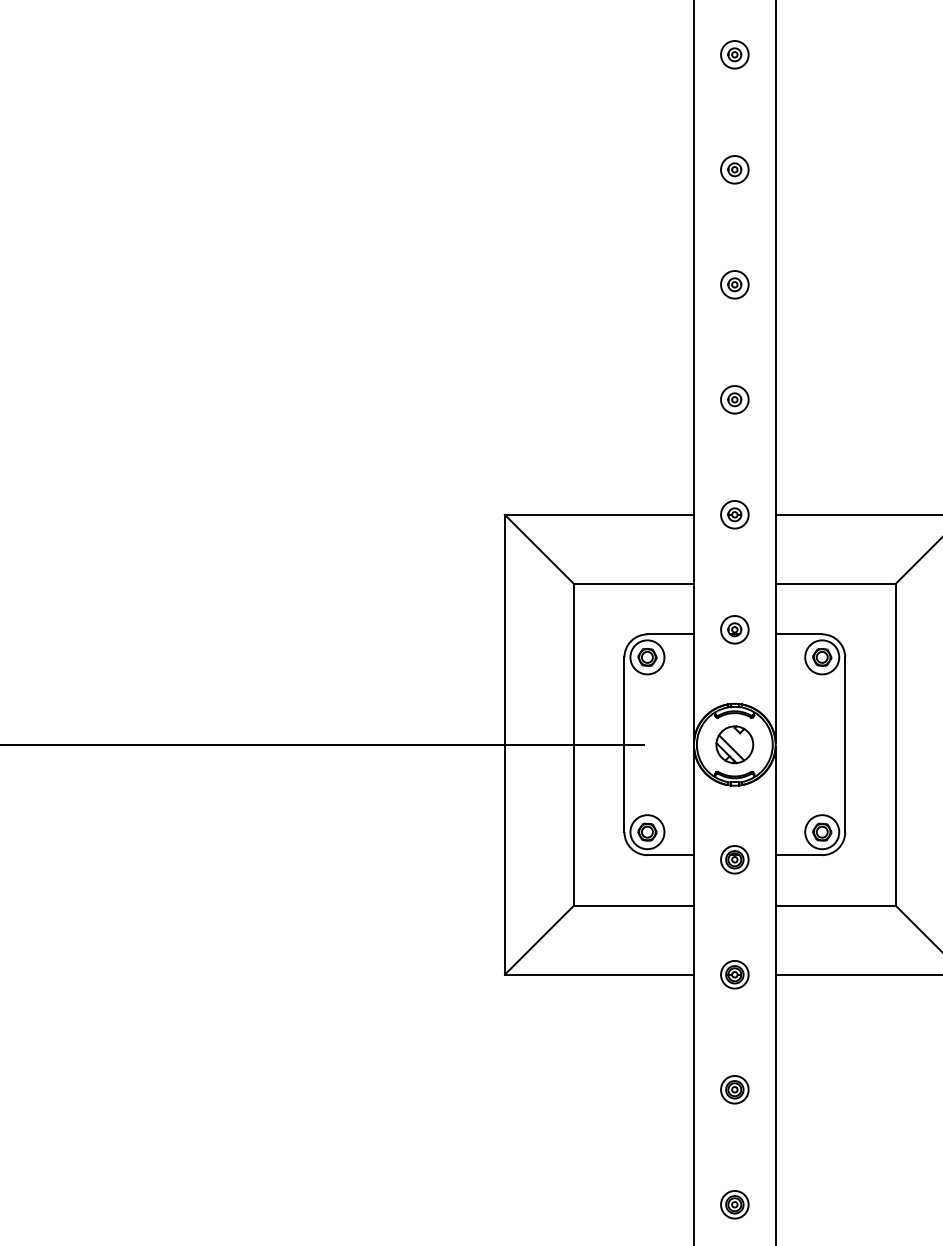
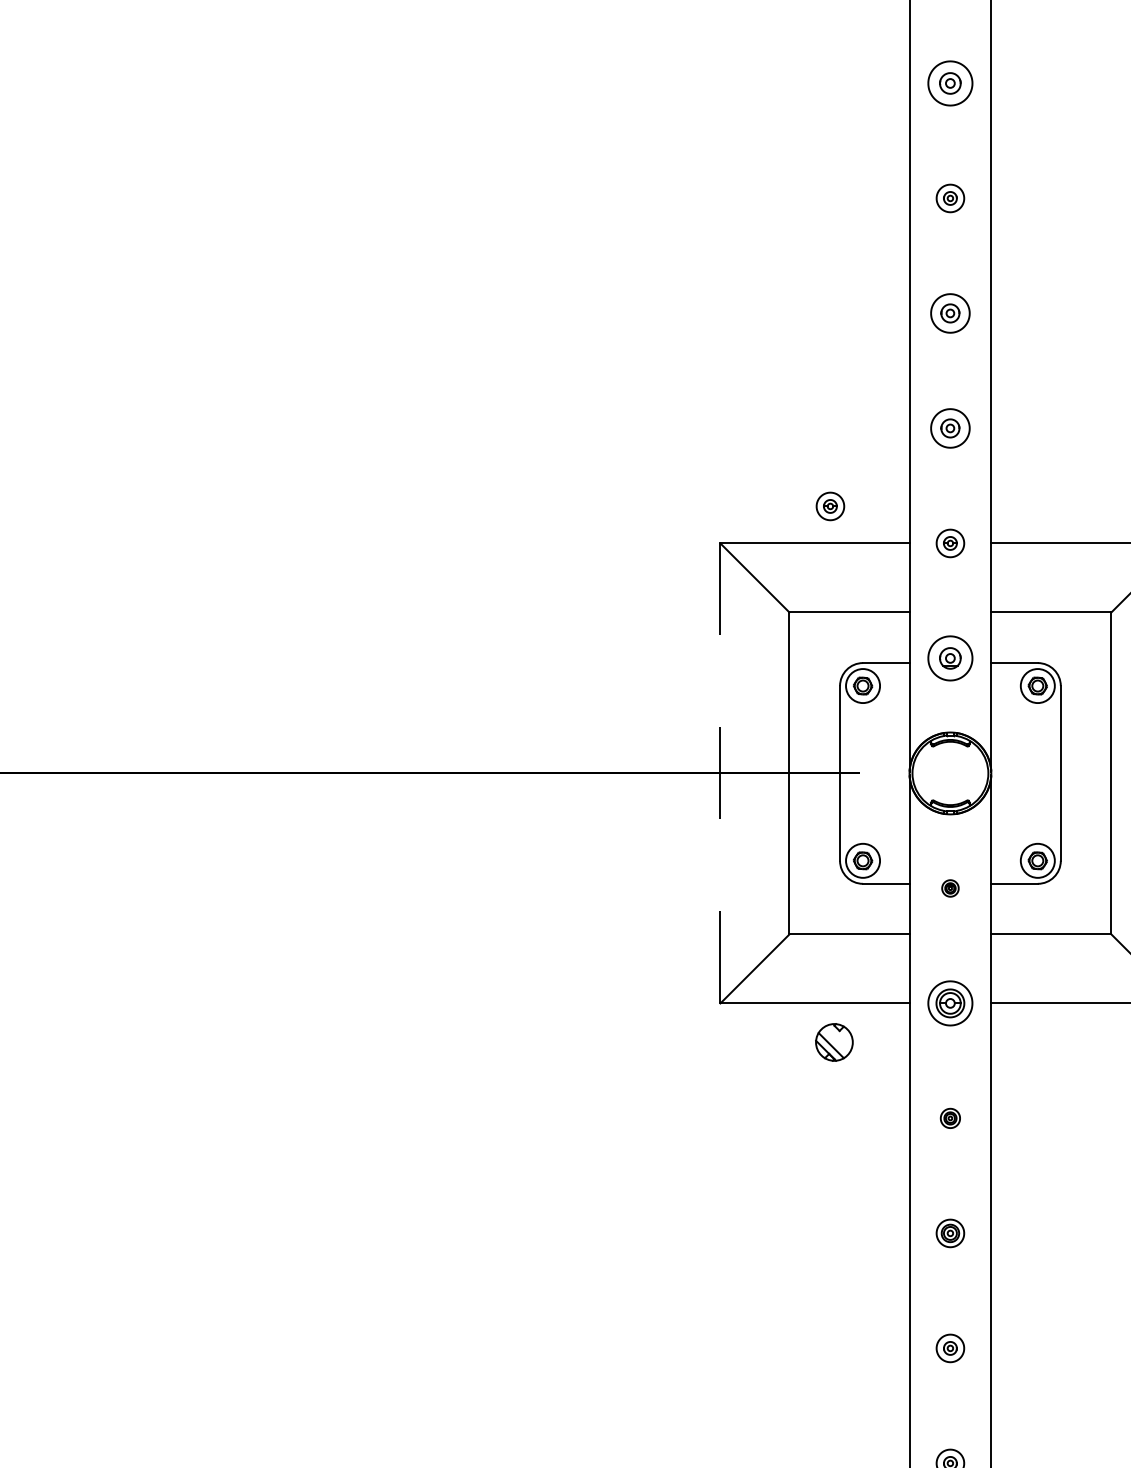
part: (734, 54) -> (950, 83), size x1.6
part: (734, 284) -> (950, 313), size x1.4
part: (734, 399) -> (950, 428), size x1.4
part: (614, 477) -> (830, 506), added
part: (734, 629) -> (950, 658), size x1.6
line: (504, 744) -> (720, 773), solid -> dashed
part: (734, 744) -> (834, 1042), moved
part: (734, 859) -> (950, 888), size x0.6
part: (734, 974) -> (950, 1003), size x1.6
part: (734, 1089) -> (950, 1118), size x0.7

